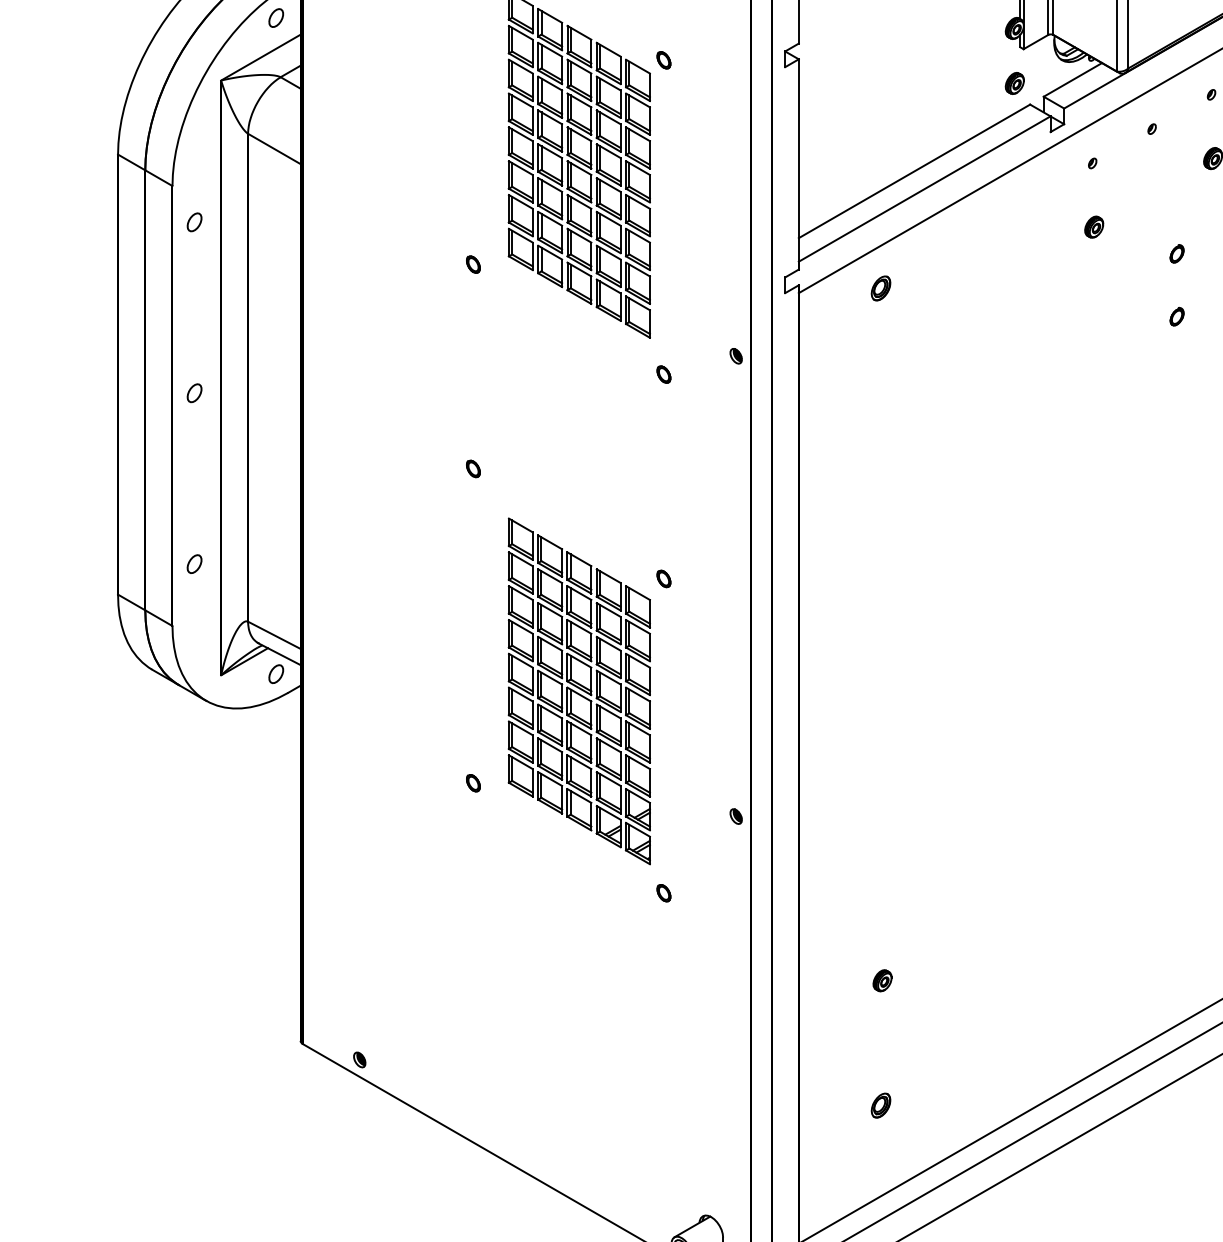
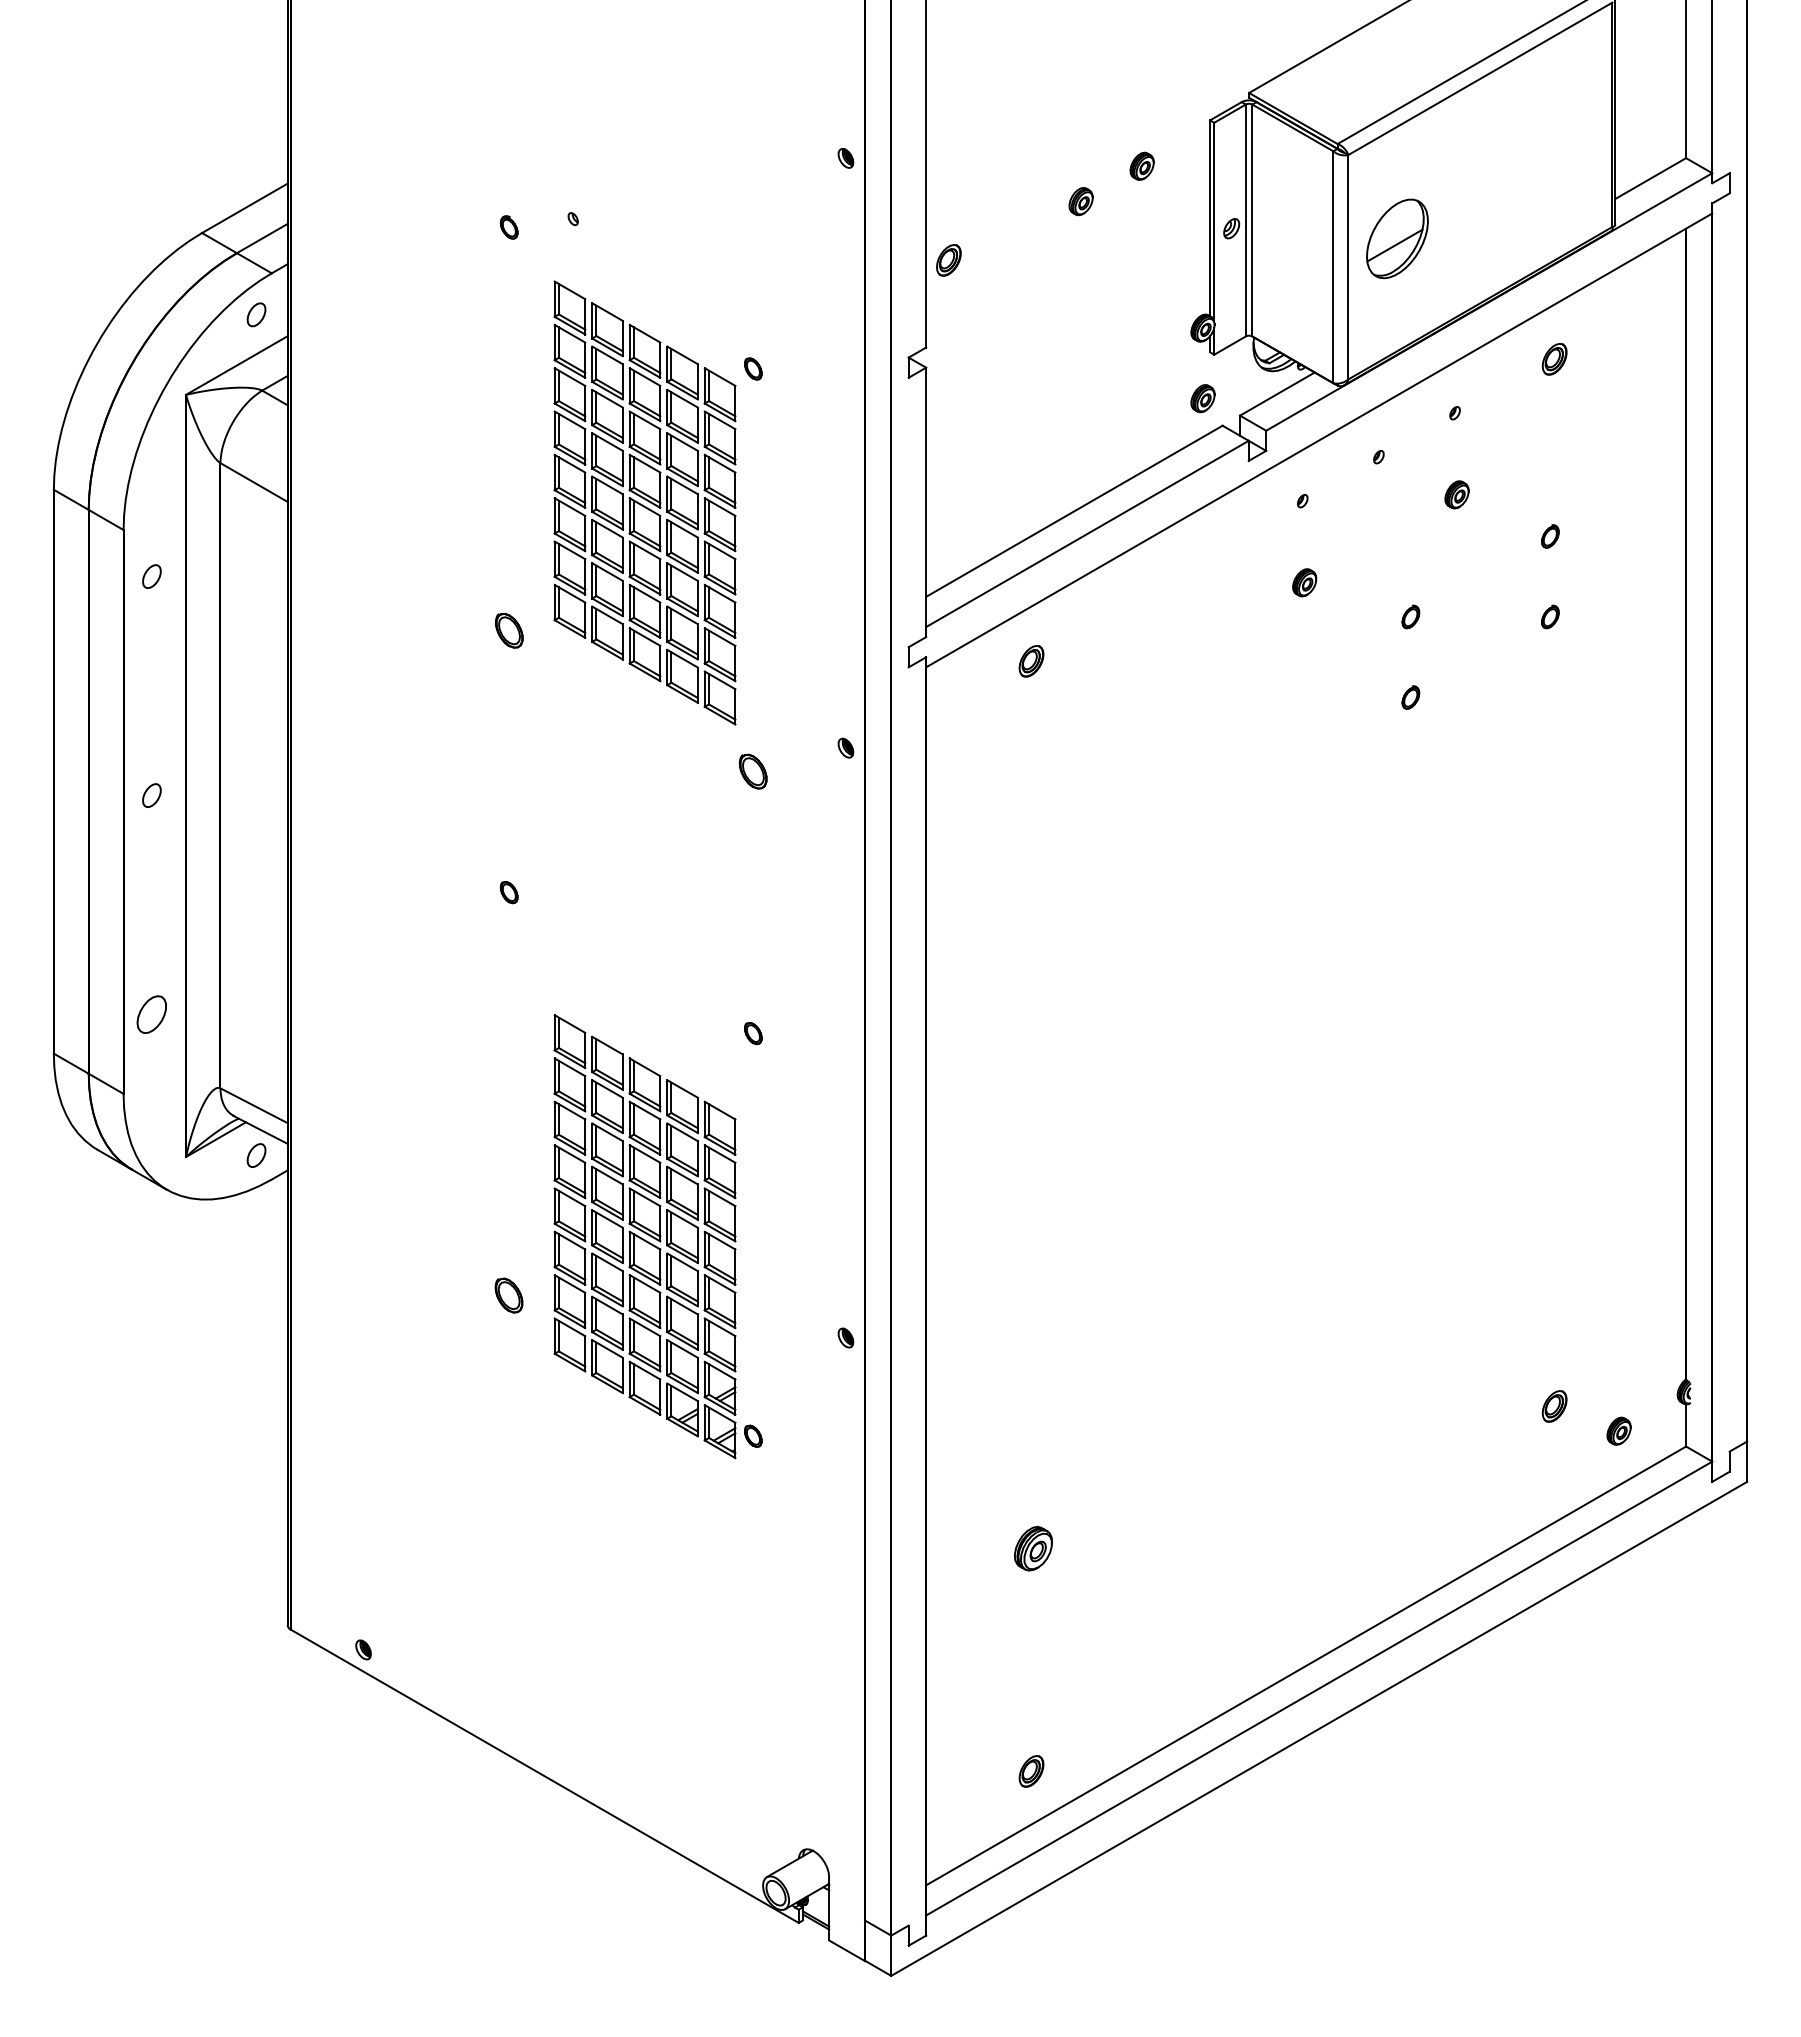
part: (472, 264) -> (508, 630), size x1.6
part: (664, 374) -> (753, 771), size x1.6
part: (194, 564) -> (151, 1014), size x1.6
part: (579, 691) -> (644, 1236), moved
part: (473, 782) -> (509, 1294), size x1.6
part: (882, 980) -> (1033, 1547), size x1.6
part: (881, 1105) -> (1031, 1771), moved

